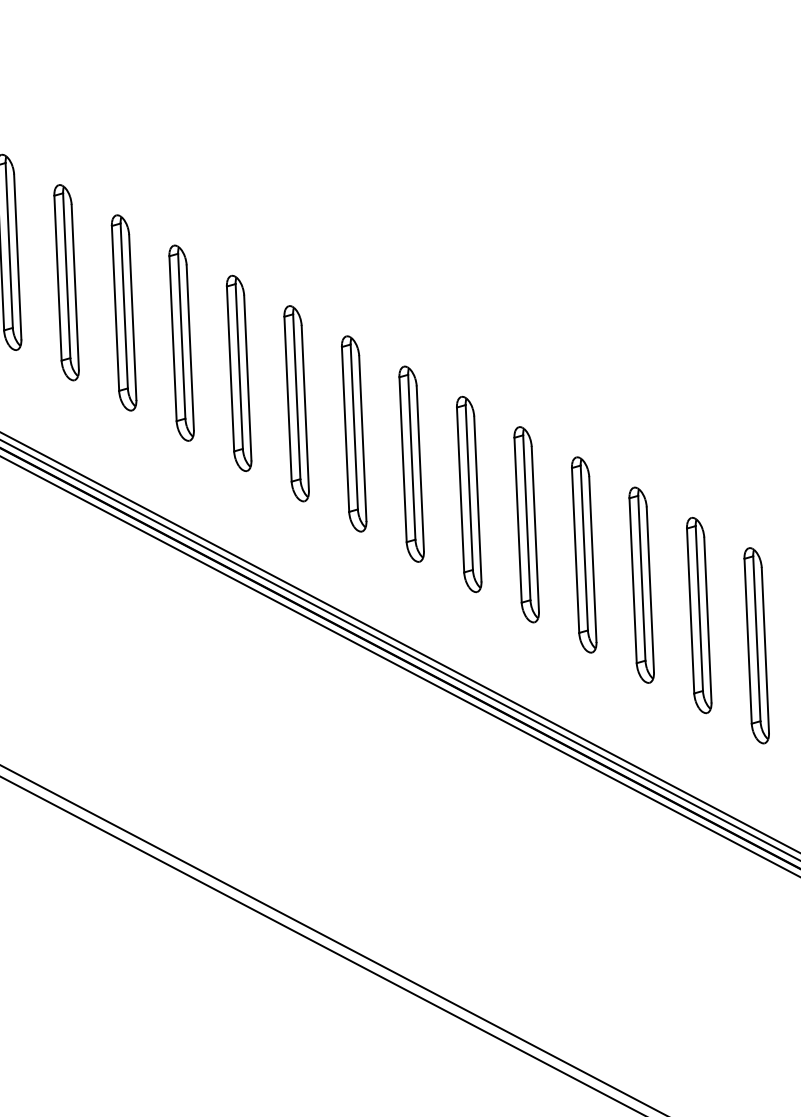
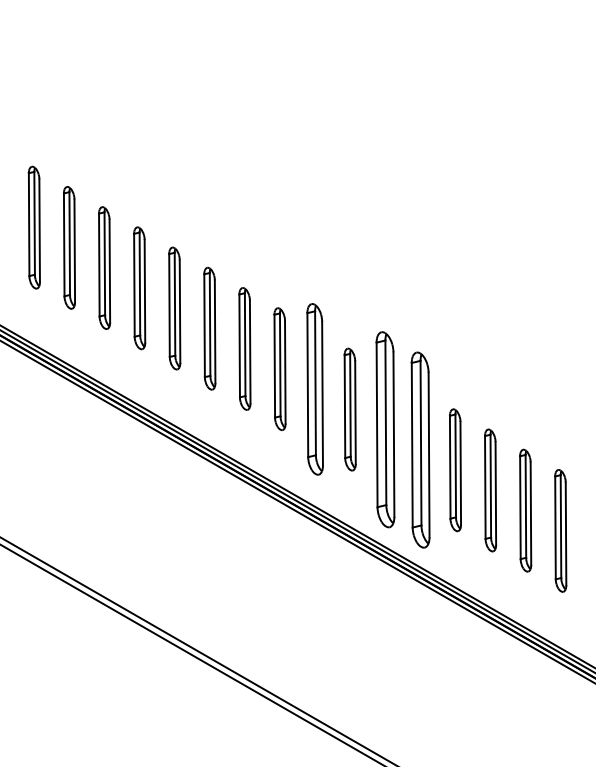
part: (468, 494) -> (314, 389), size x1.4
part: (582, 554) -> (384, 429), size x1.6
part: (640, 584) -> (419, 449), size x1.6

